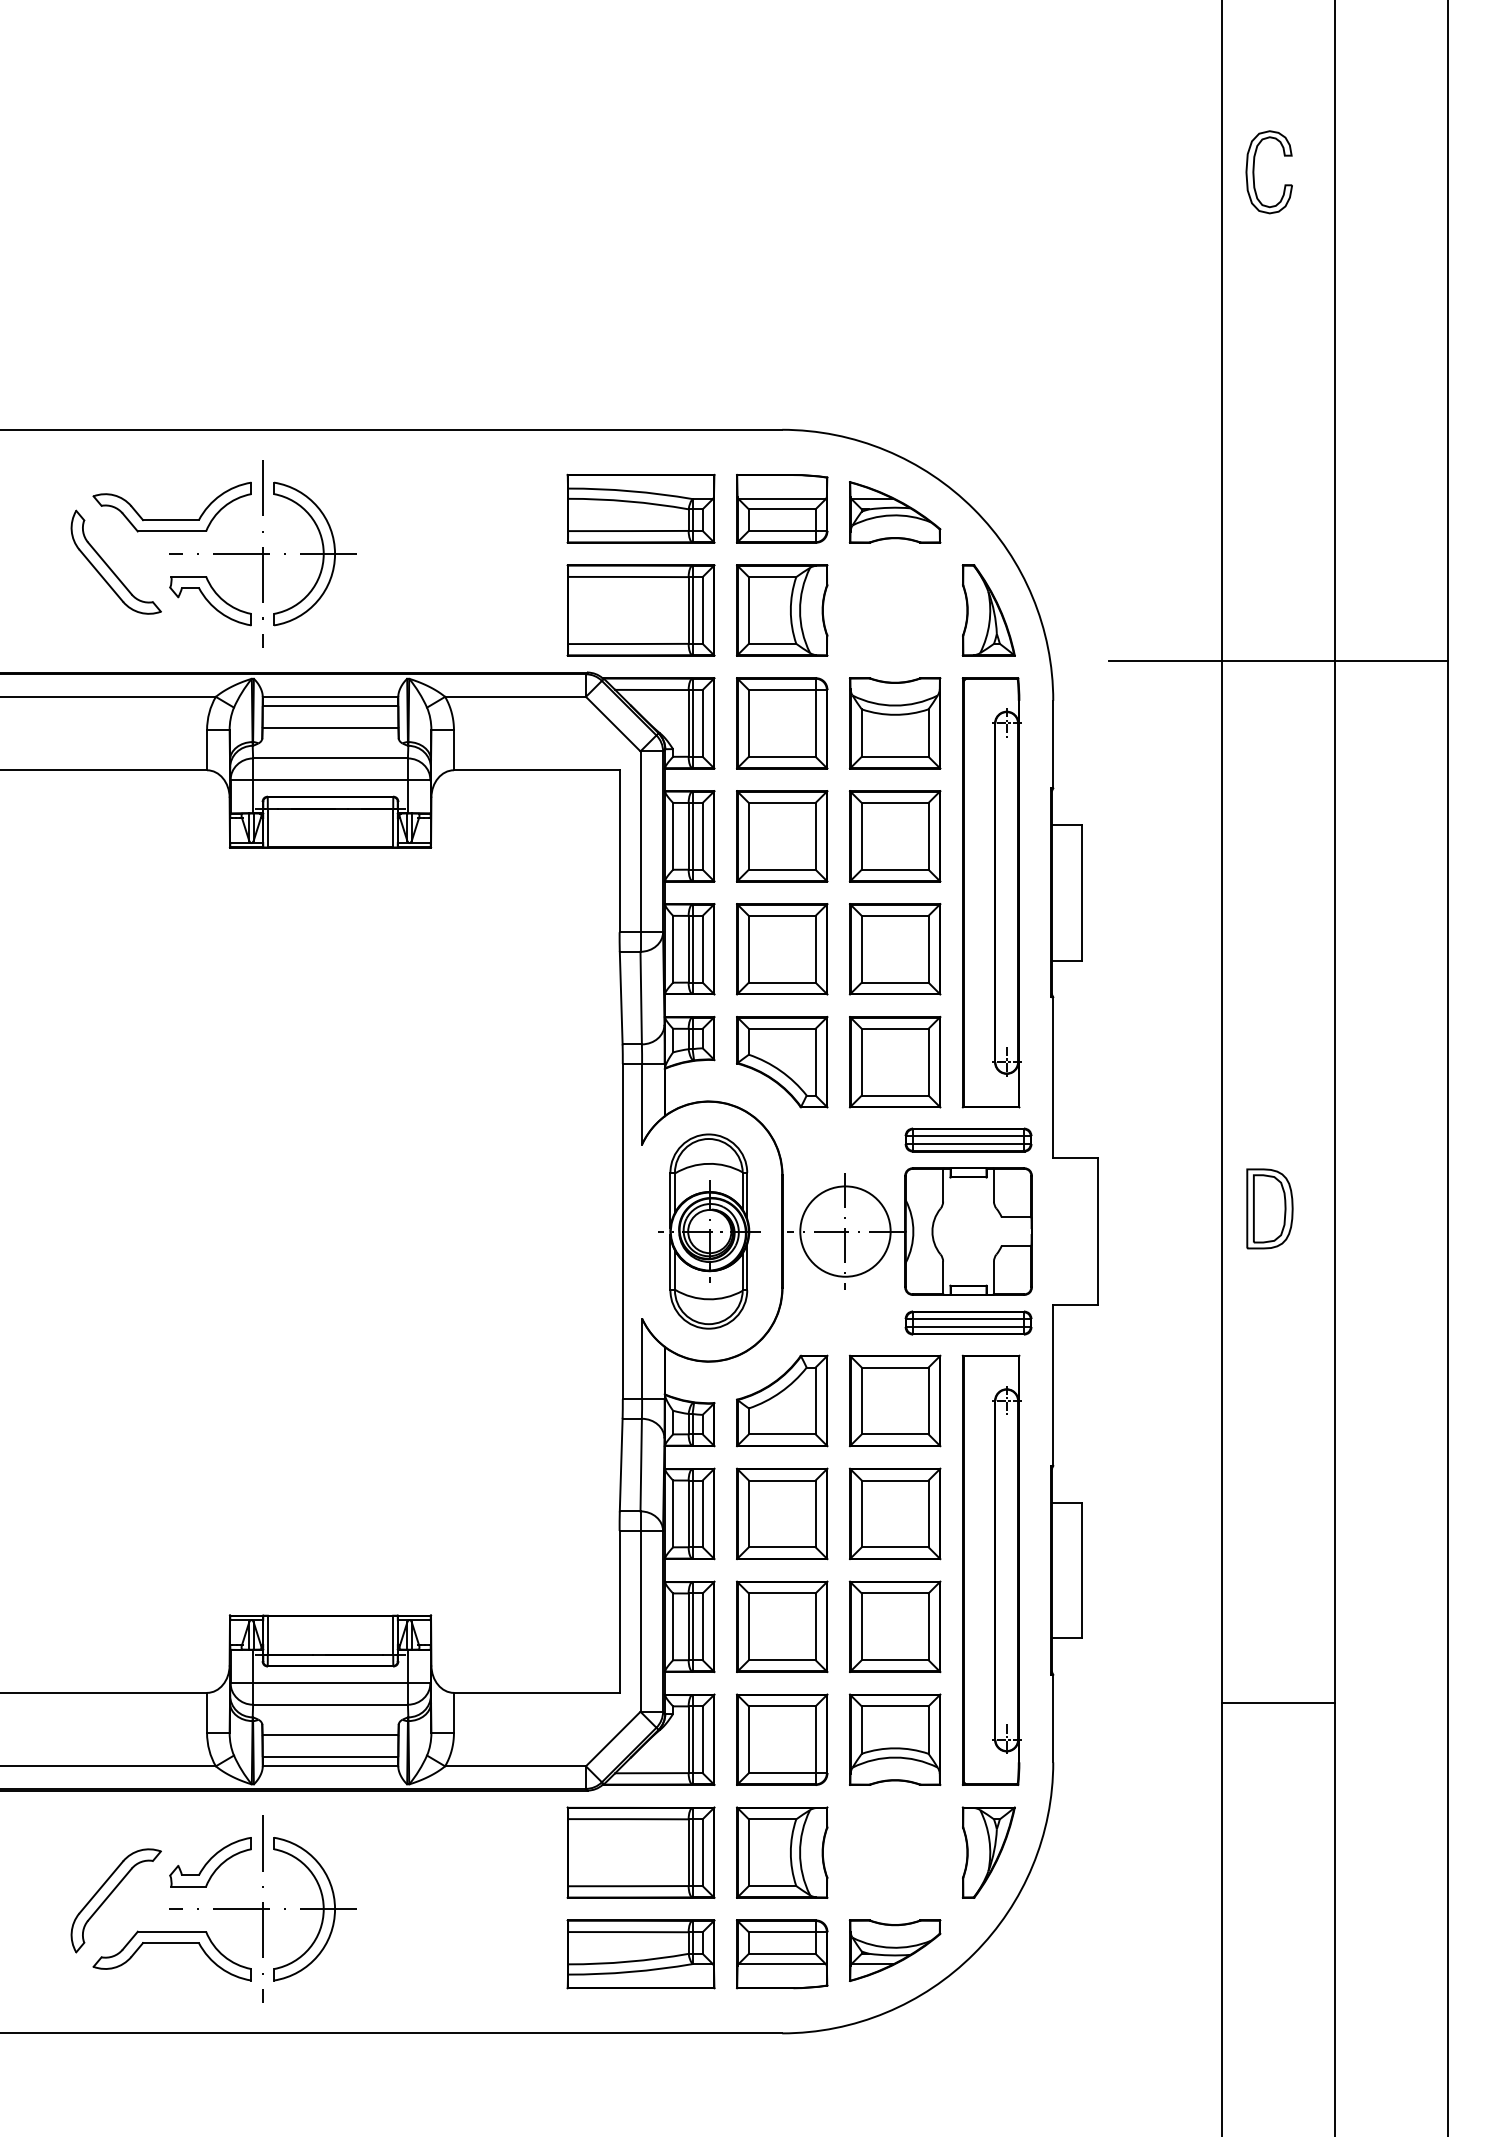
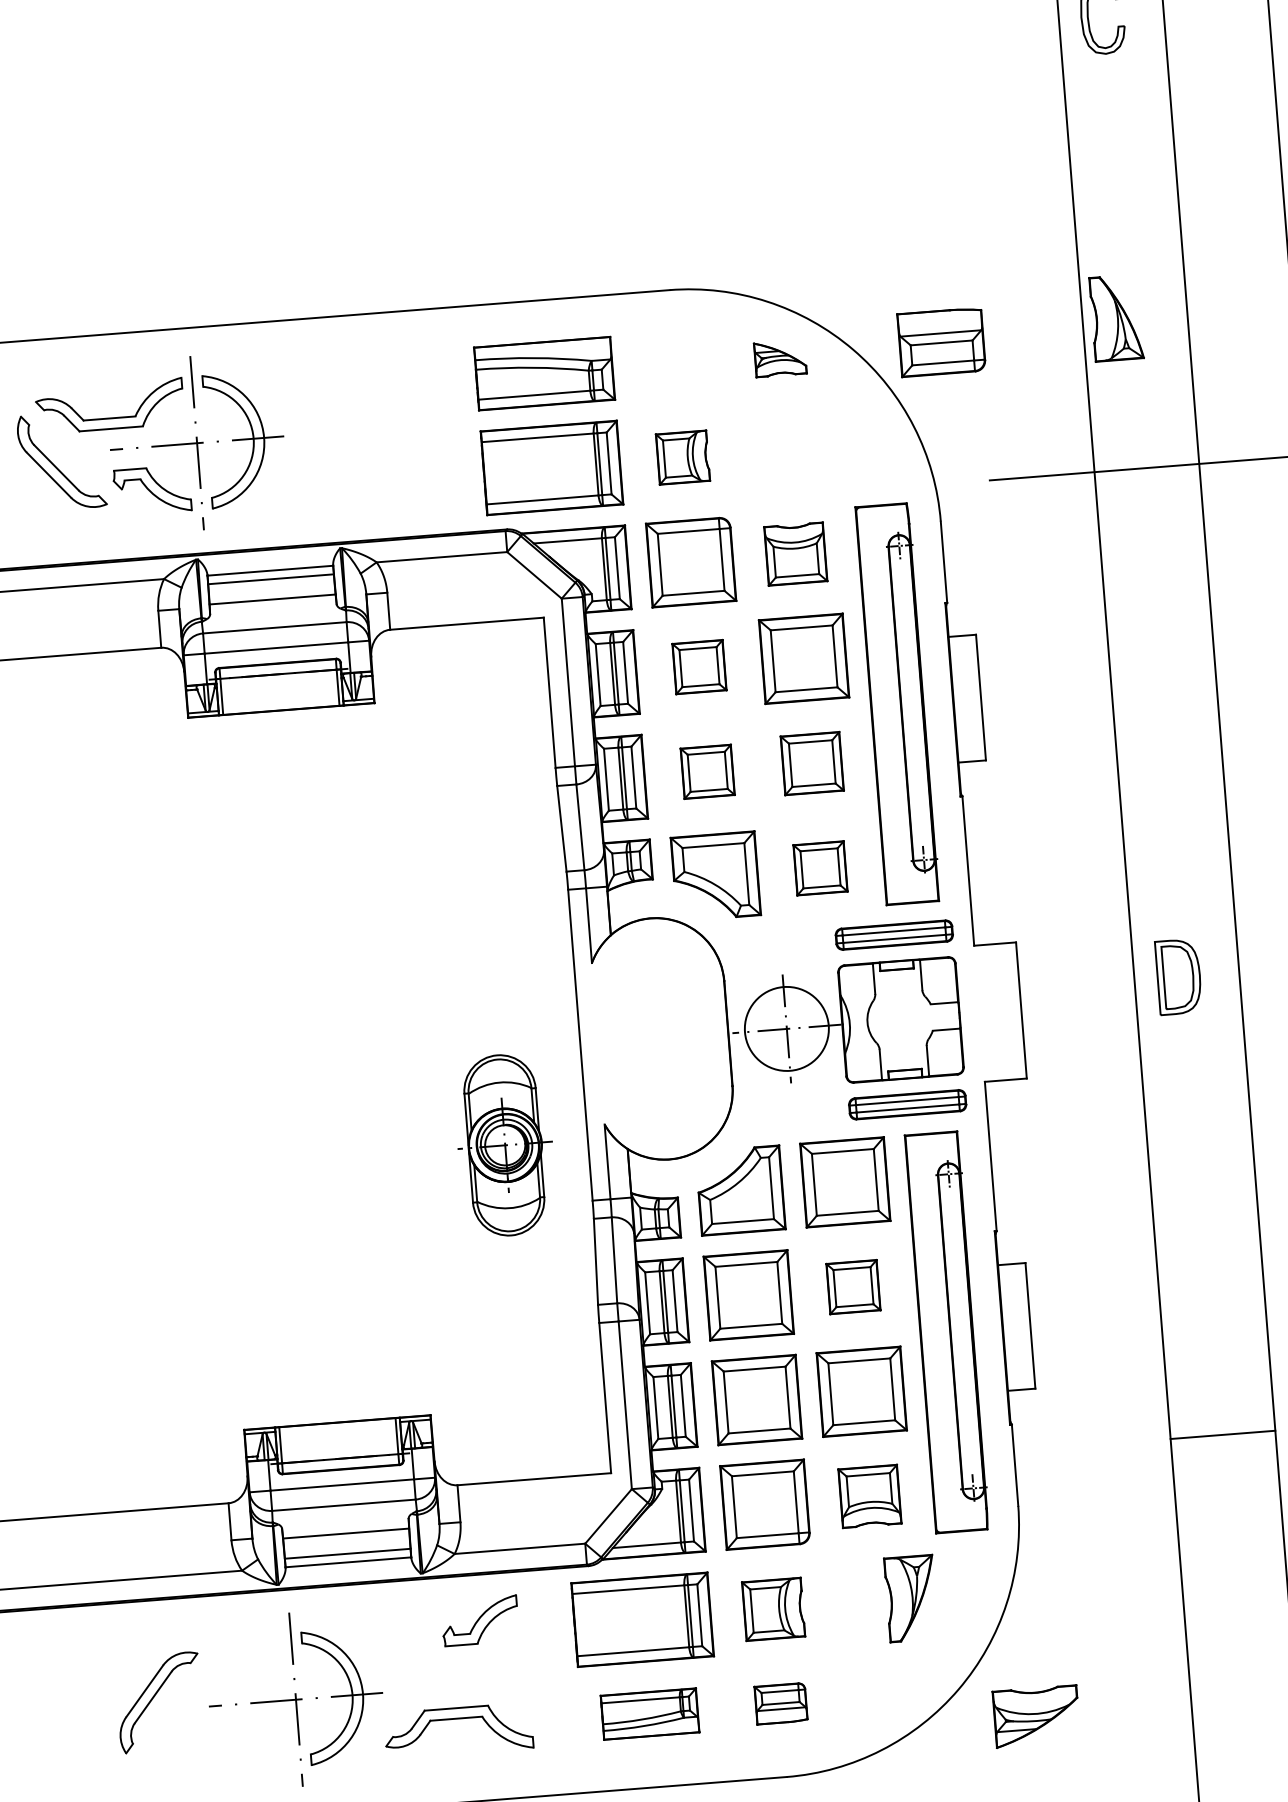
part: (782, 508) -> (941, 342), moved
part: (894, 512) -> (779, 358), size x0.6
part: (782, 610) -> (683, 457), size x0.6
part: (988, 610) -> (1116, 318), moved
part: (894, 723) -> (795, 554), size x0.7
part: (782, 836) -> (699, 667), size x0.6
part: (782, 949) -> (707, 771), size x0.6
part: (894, 949) -> (811, 763), size x0.7
part: (894, 1062) -> (819, 868), size x0.6
part: (709, 1231) -> (504, 1145), moved
part: (894, 1513) -> (852, 1286), size x0.6
part: (894, 1739) -> (869, 1496), size x0.7
part: (782, 1852) -> (773, 1609), size x0.7
part: (988, 1852) -> (911, 1598), moved
part: (210, 1862) -> (479, 1621), moved
part: (171, 1943) -> (456, 1719), moved
part: (894, 1950) -> (1035, 1716), moved
part: (640, 1954) -> (649, 1714), size x0.7
part: (782, 1954) -> (781, 1703), size x0.6

